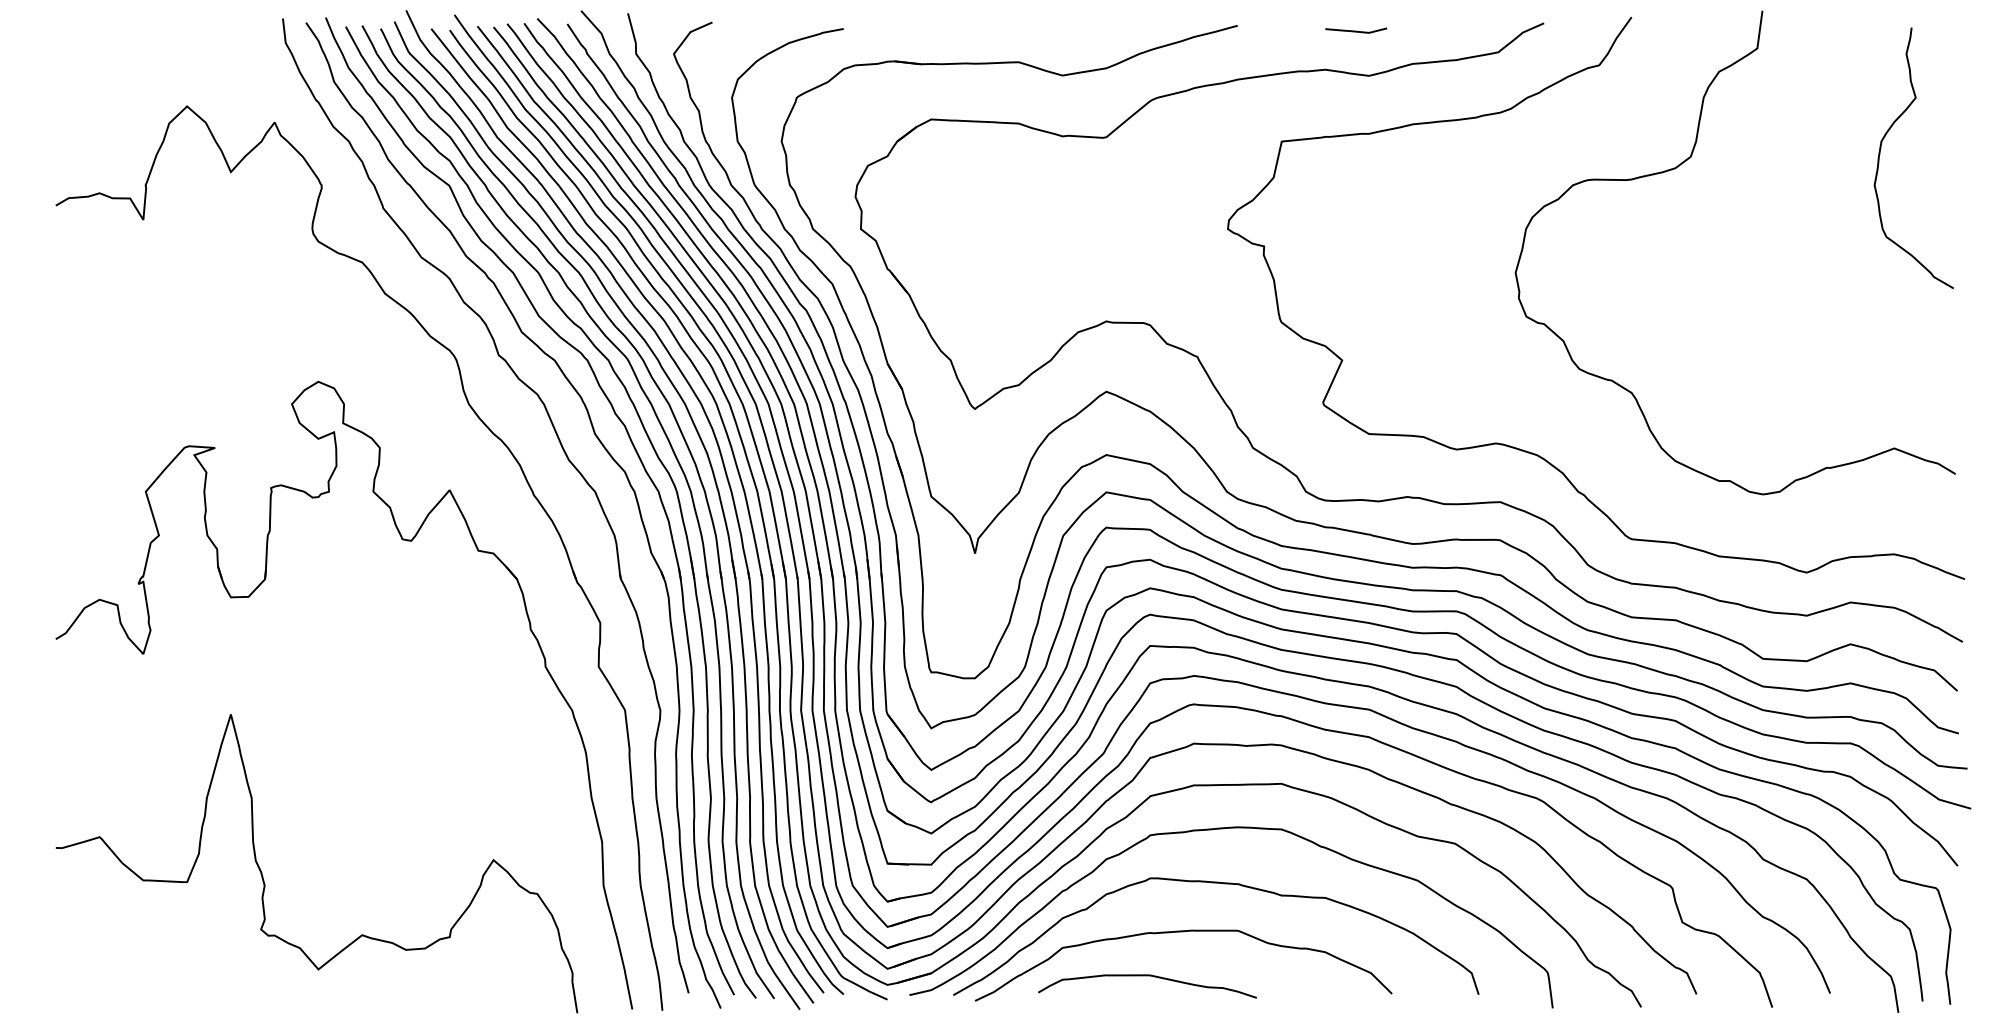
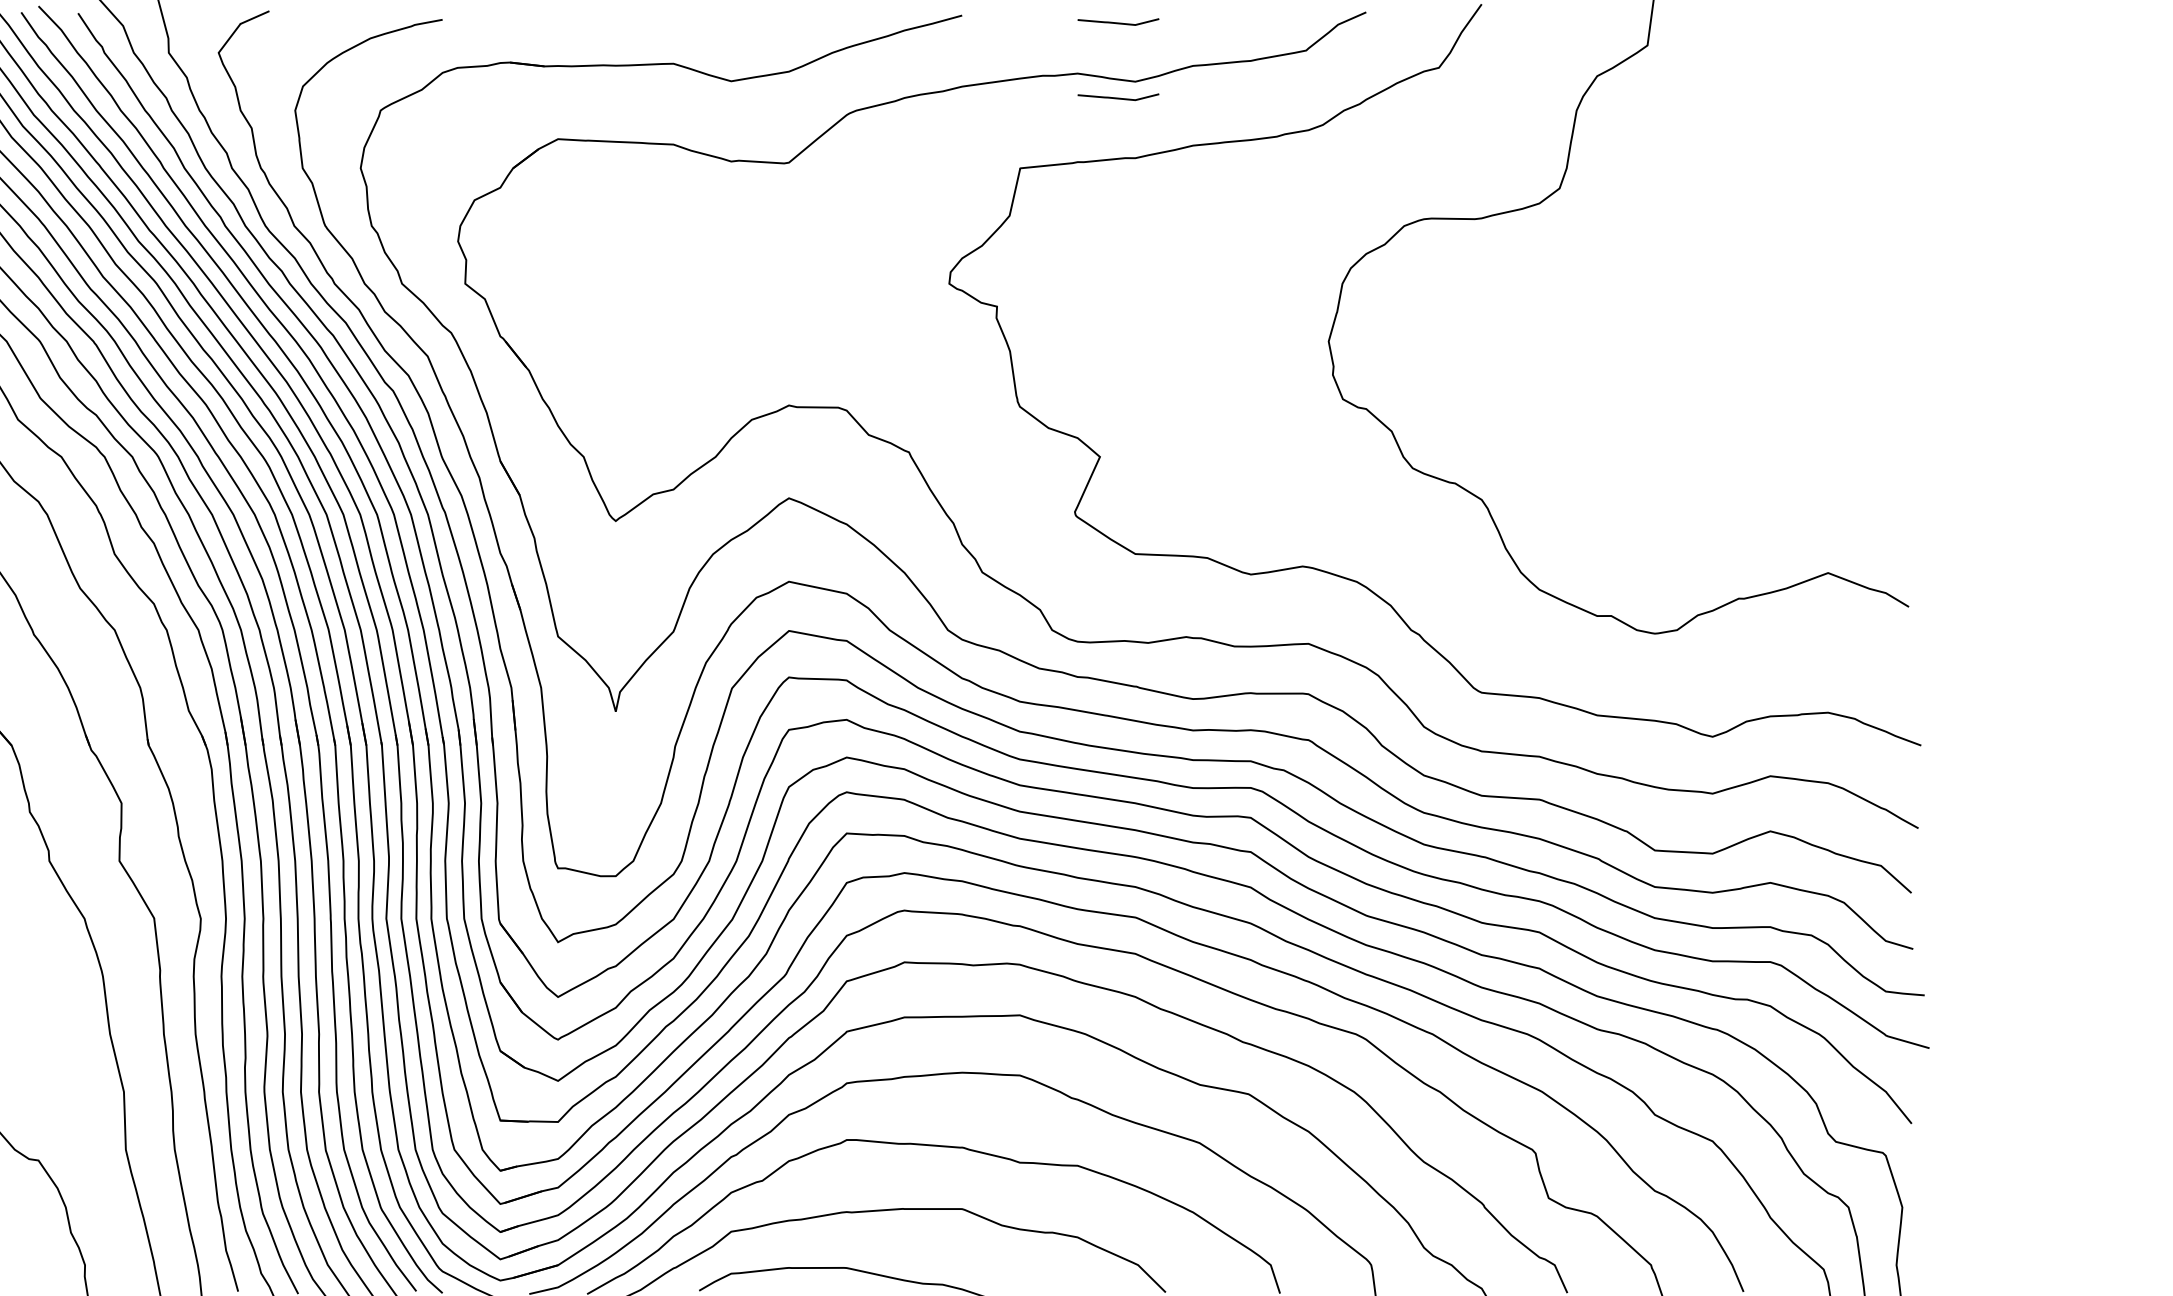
line: (1356, 87) -> (1118, 97), added
curve: (1880, 154) -> (1809, 185), removed

